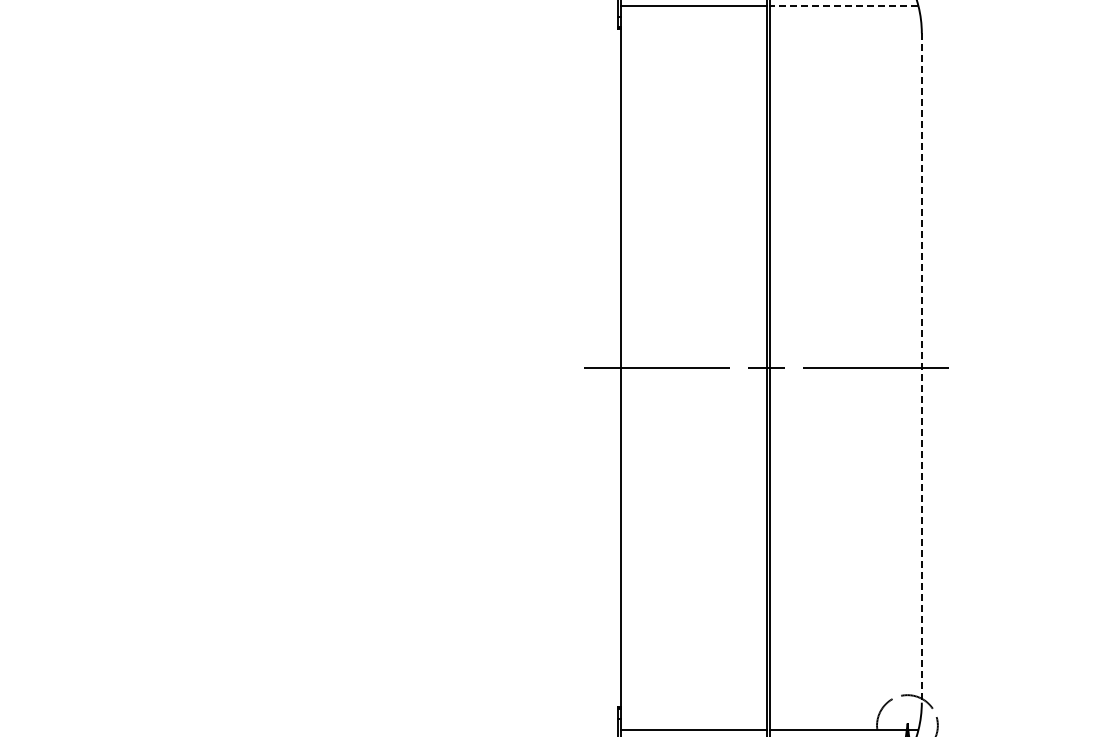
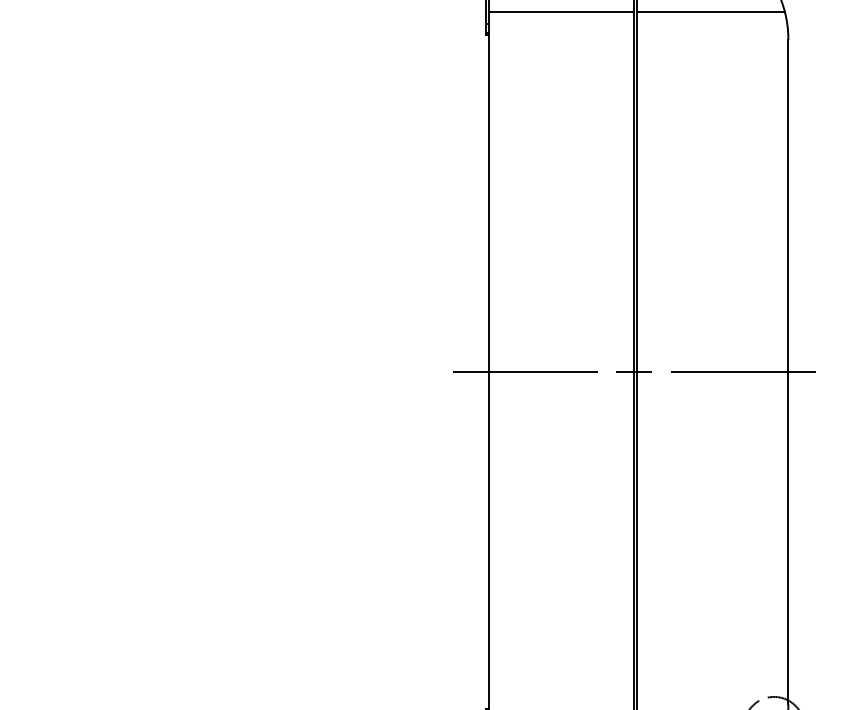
line: (843, 6) -> (710, 12), dashed -> solid
line: (921, 368) -> (788, 372), dashed -> solid

